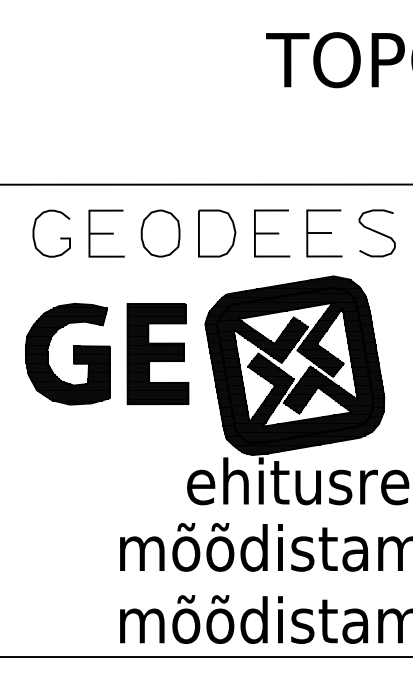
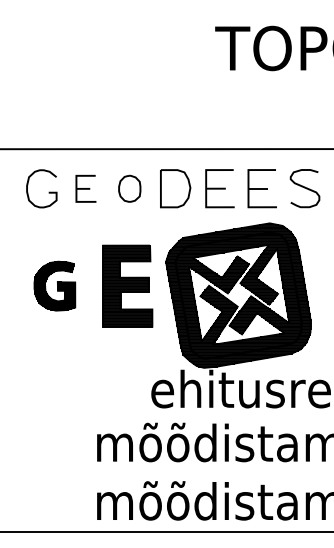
part: (105, 233) -> (85, 188), size x0.7
part: (160, 233) -> (129, 188), size x0.7
part: (67, 353) -> (54, 285), size x0.6

